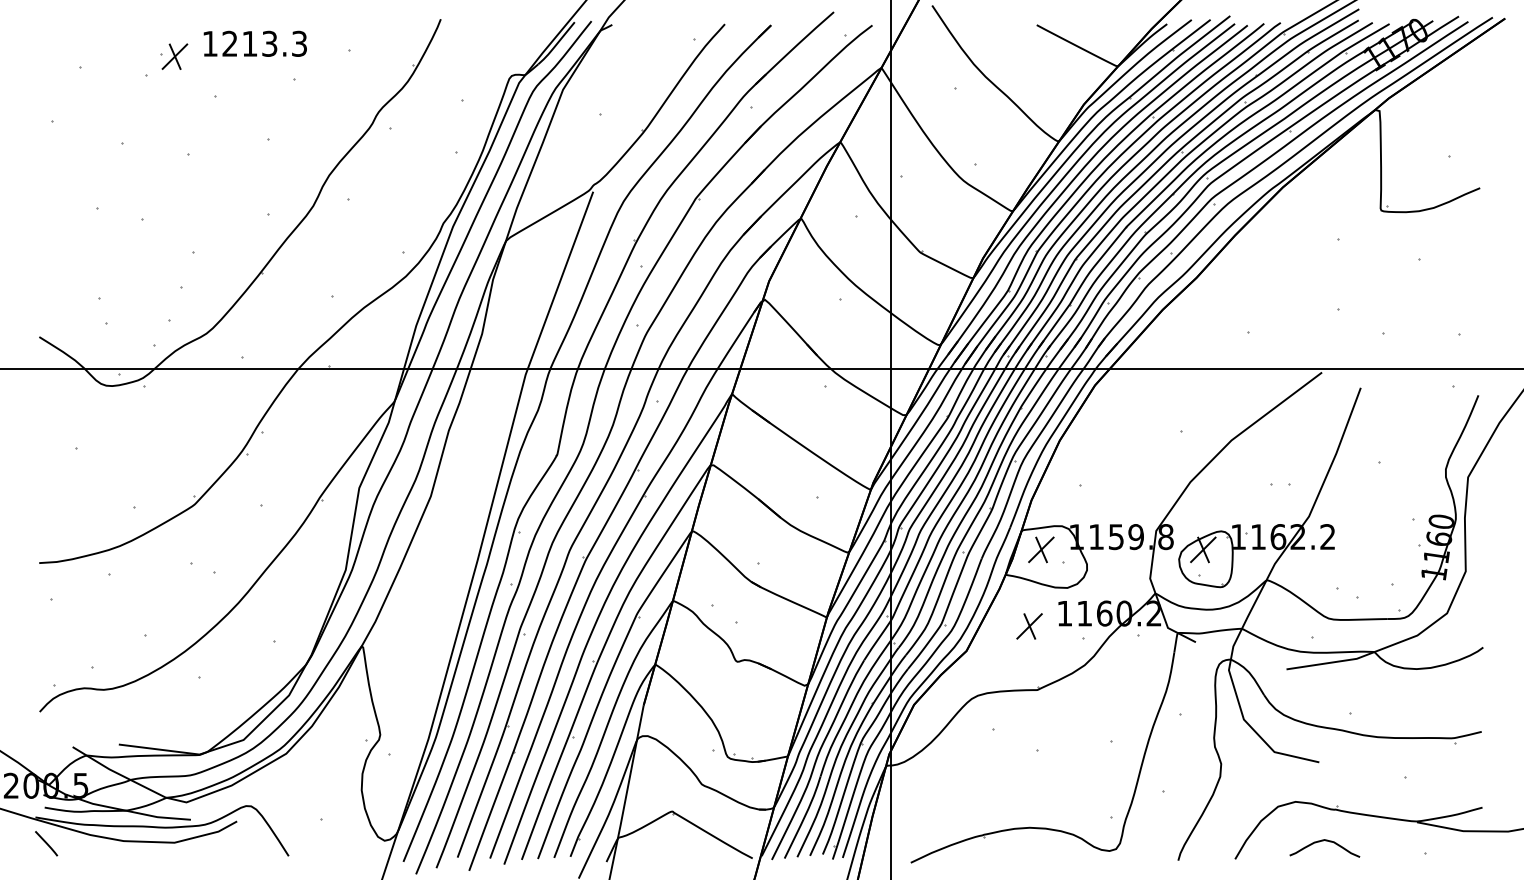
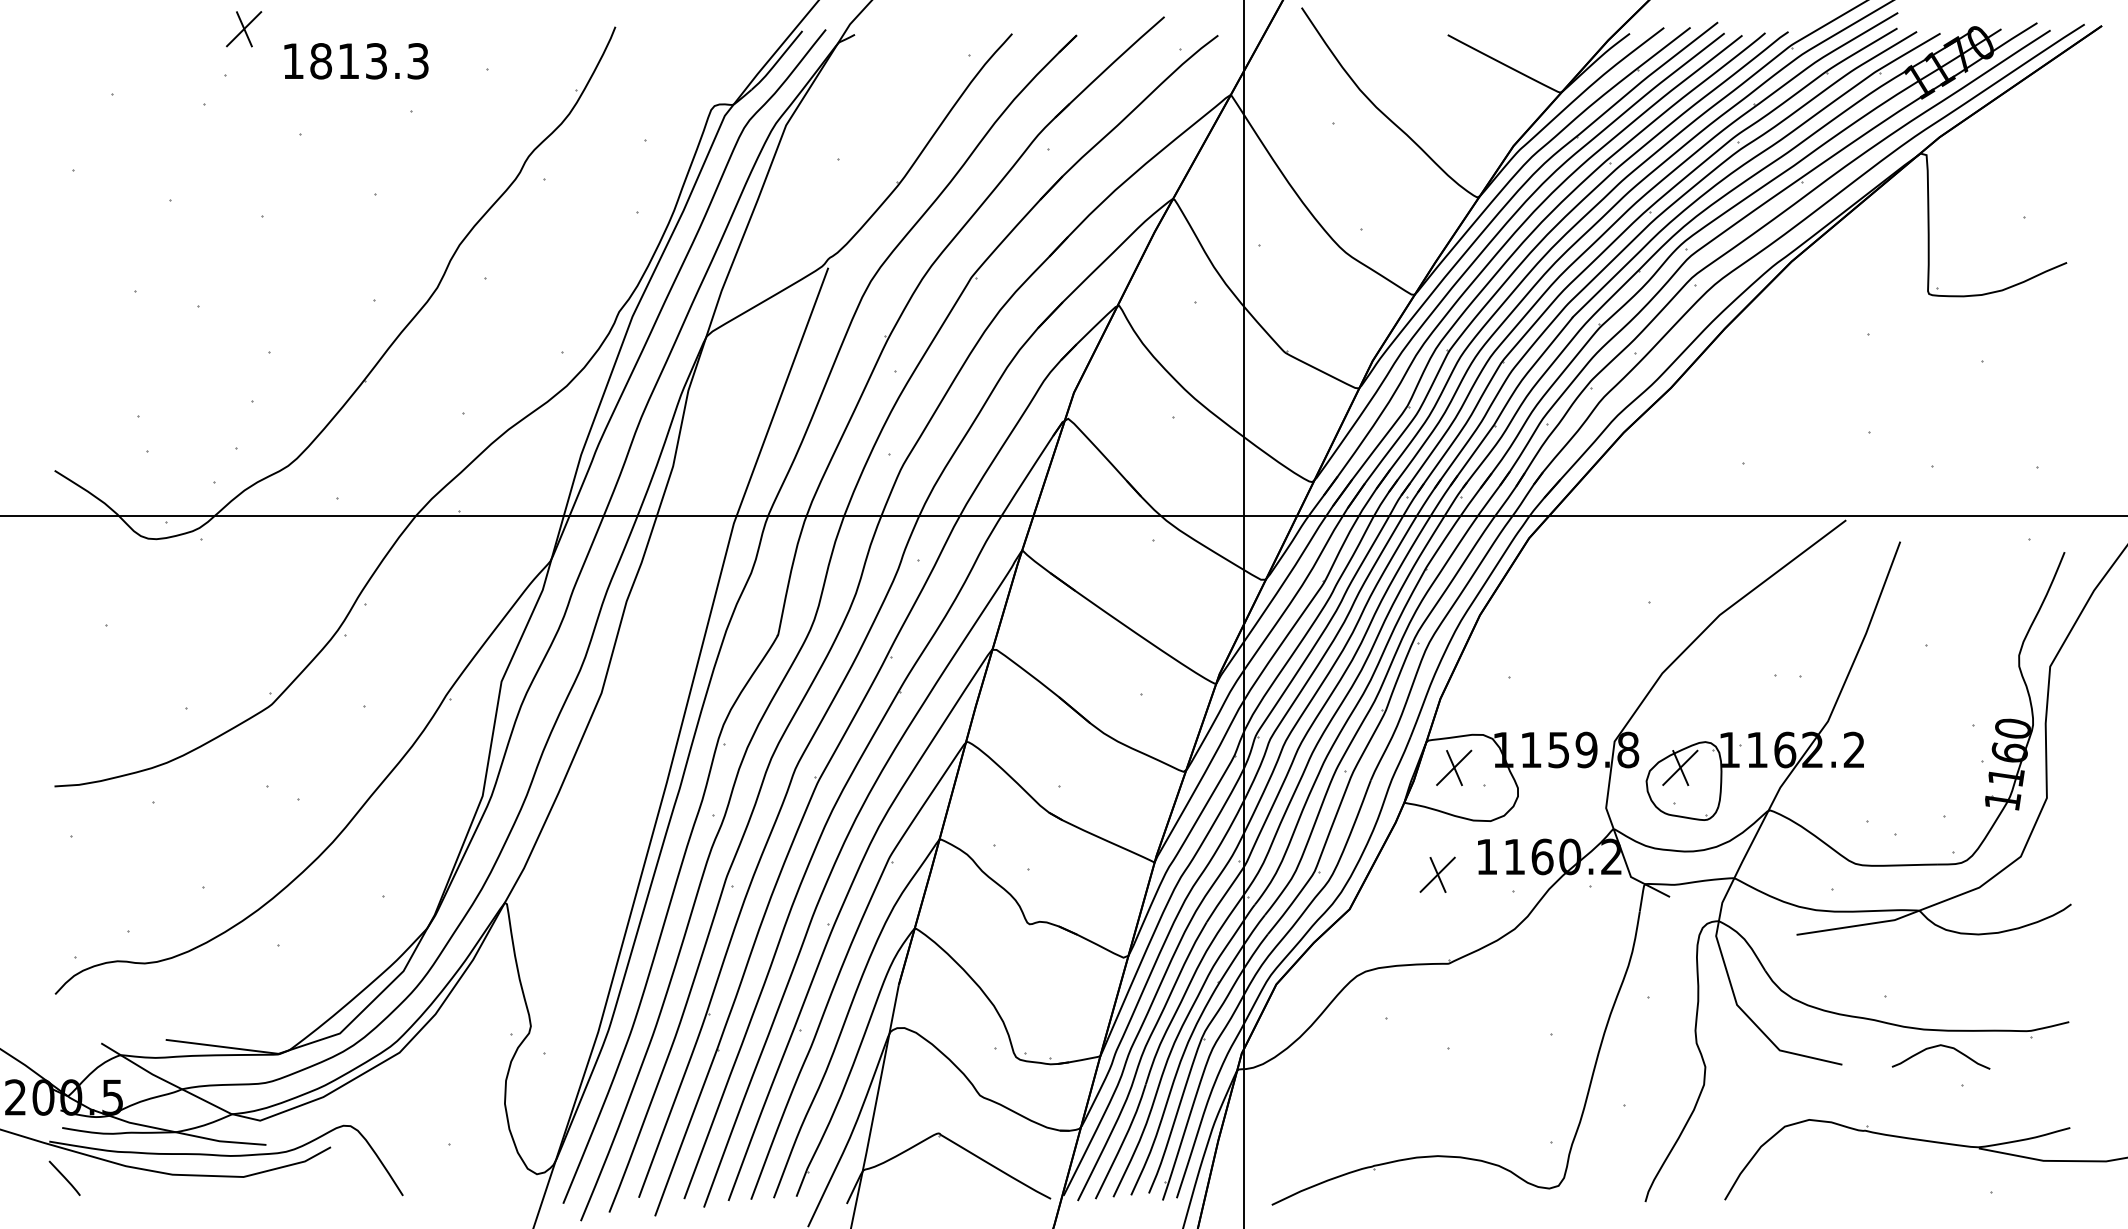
text: (229, 44) -> (320, 61), 1213.3 -> 1813.3
part: (175, 56) -> (244, 29), moved
curve: (1321, 841) -> (1936, 1047), moved

